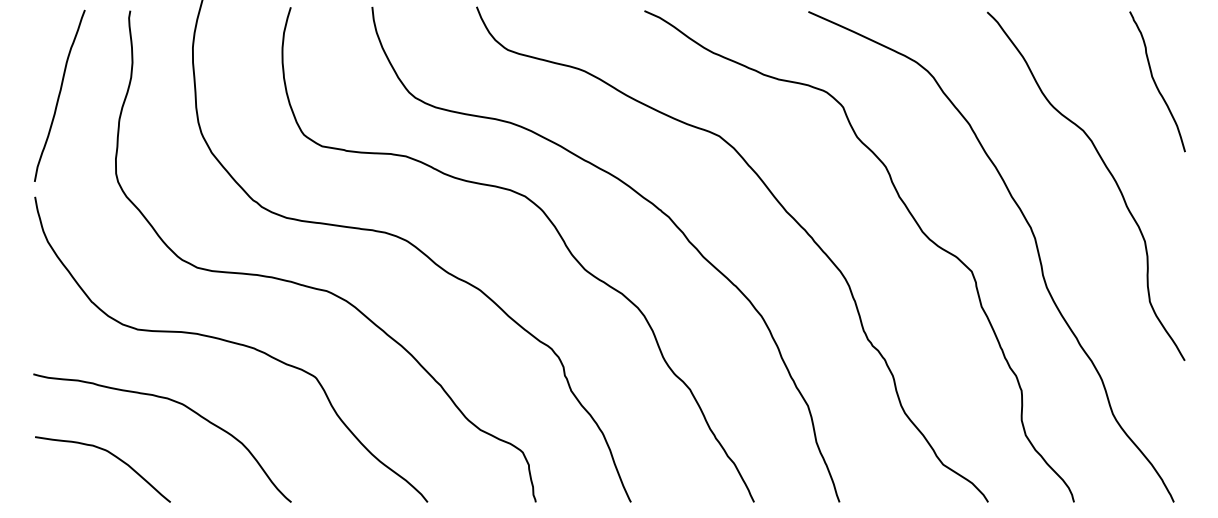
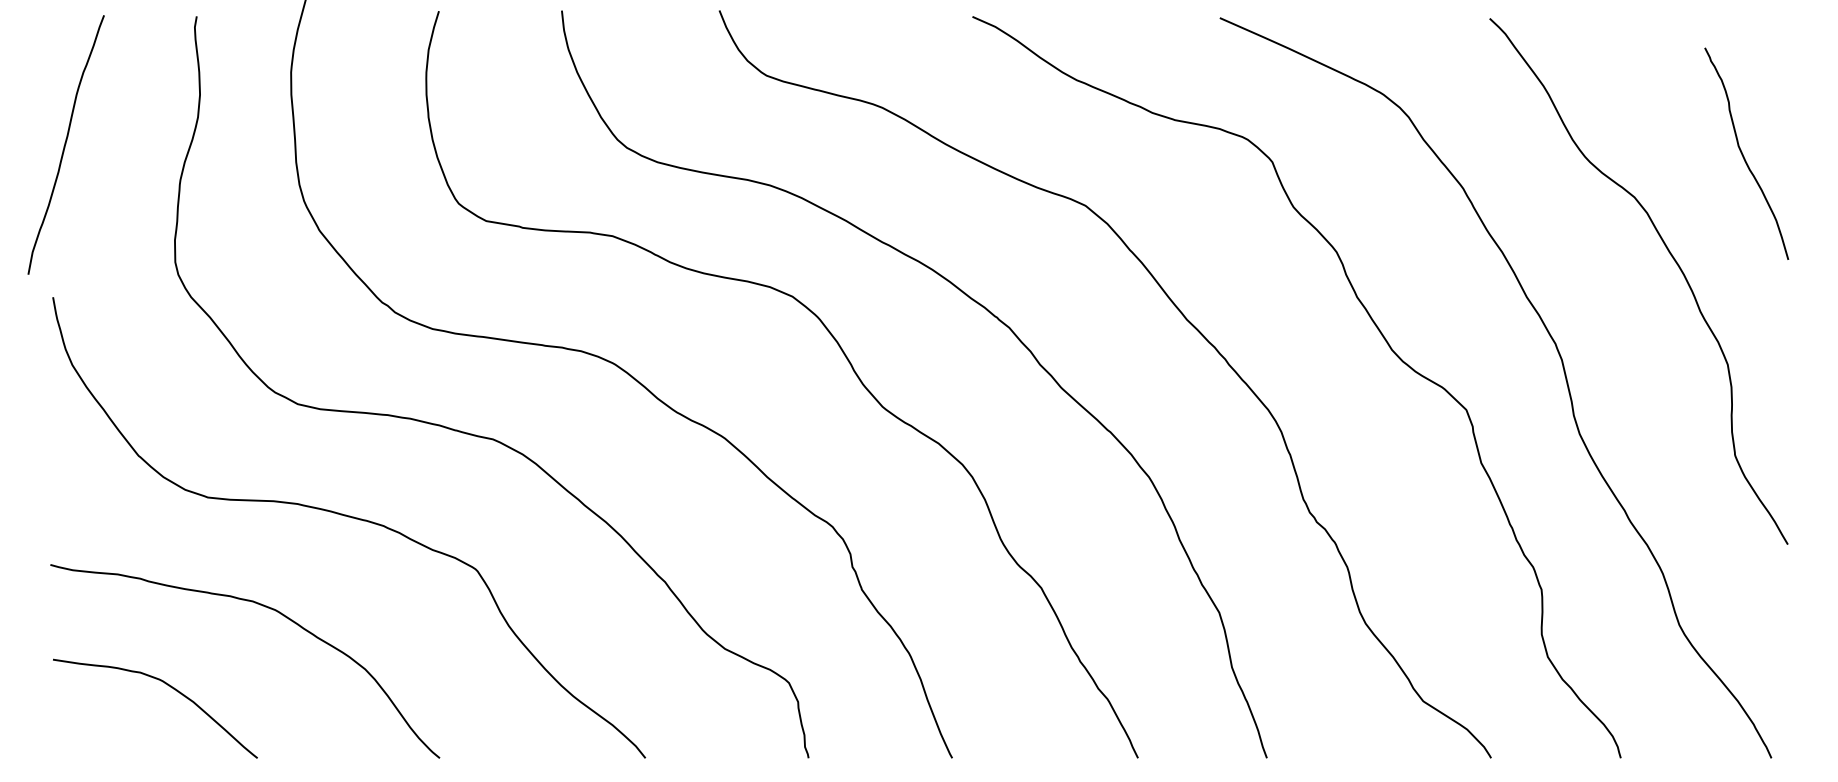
curve: (1155, 81) -> (1743, 153), moved
curve: (59, 95) -> (65, 144), moved

